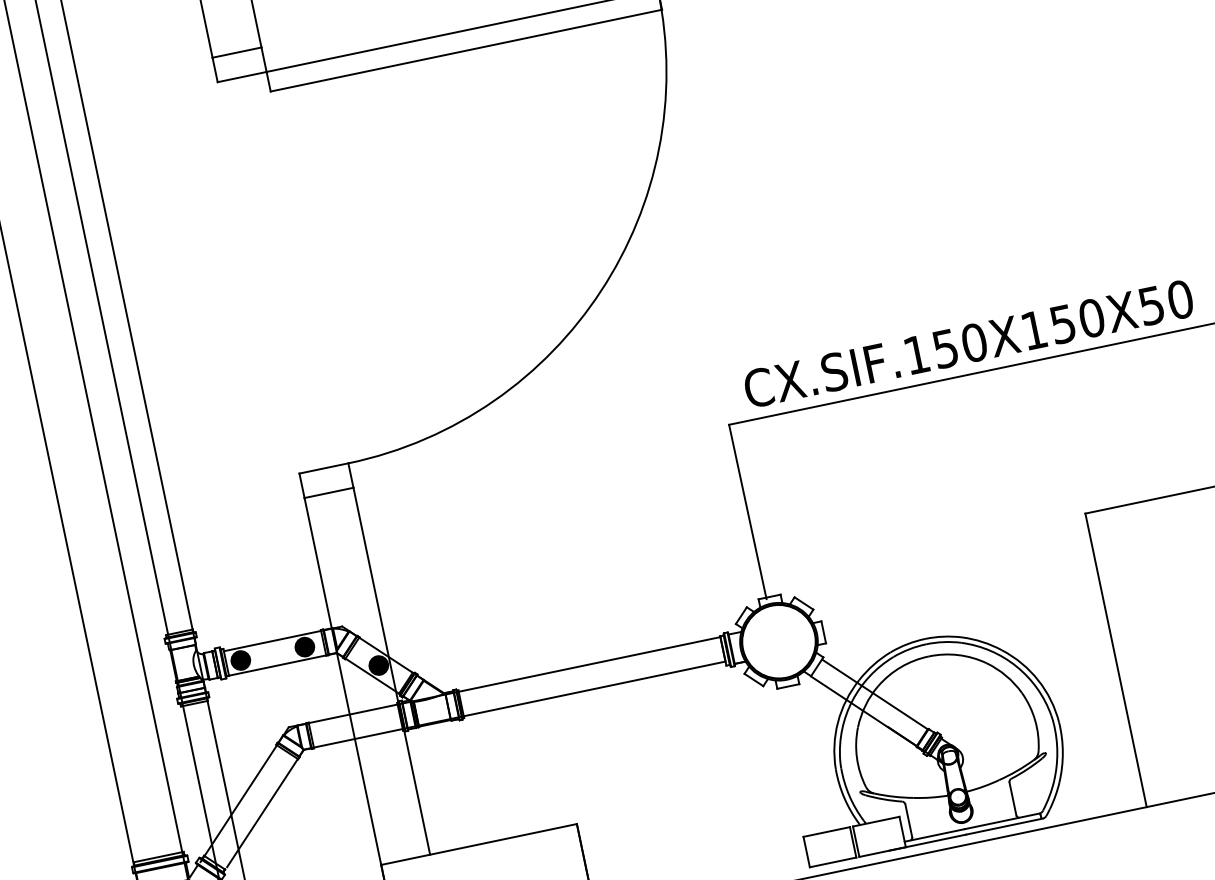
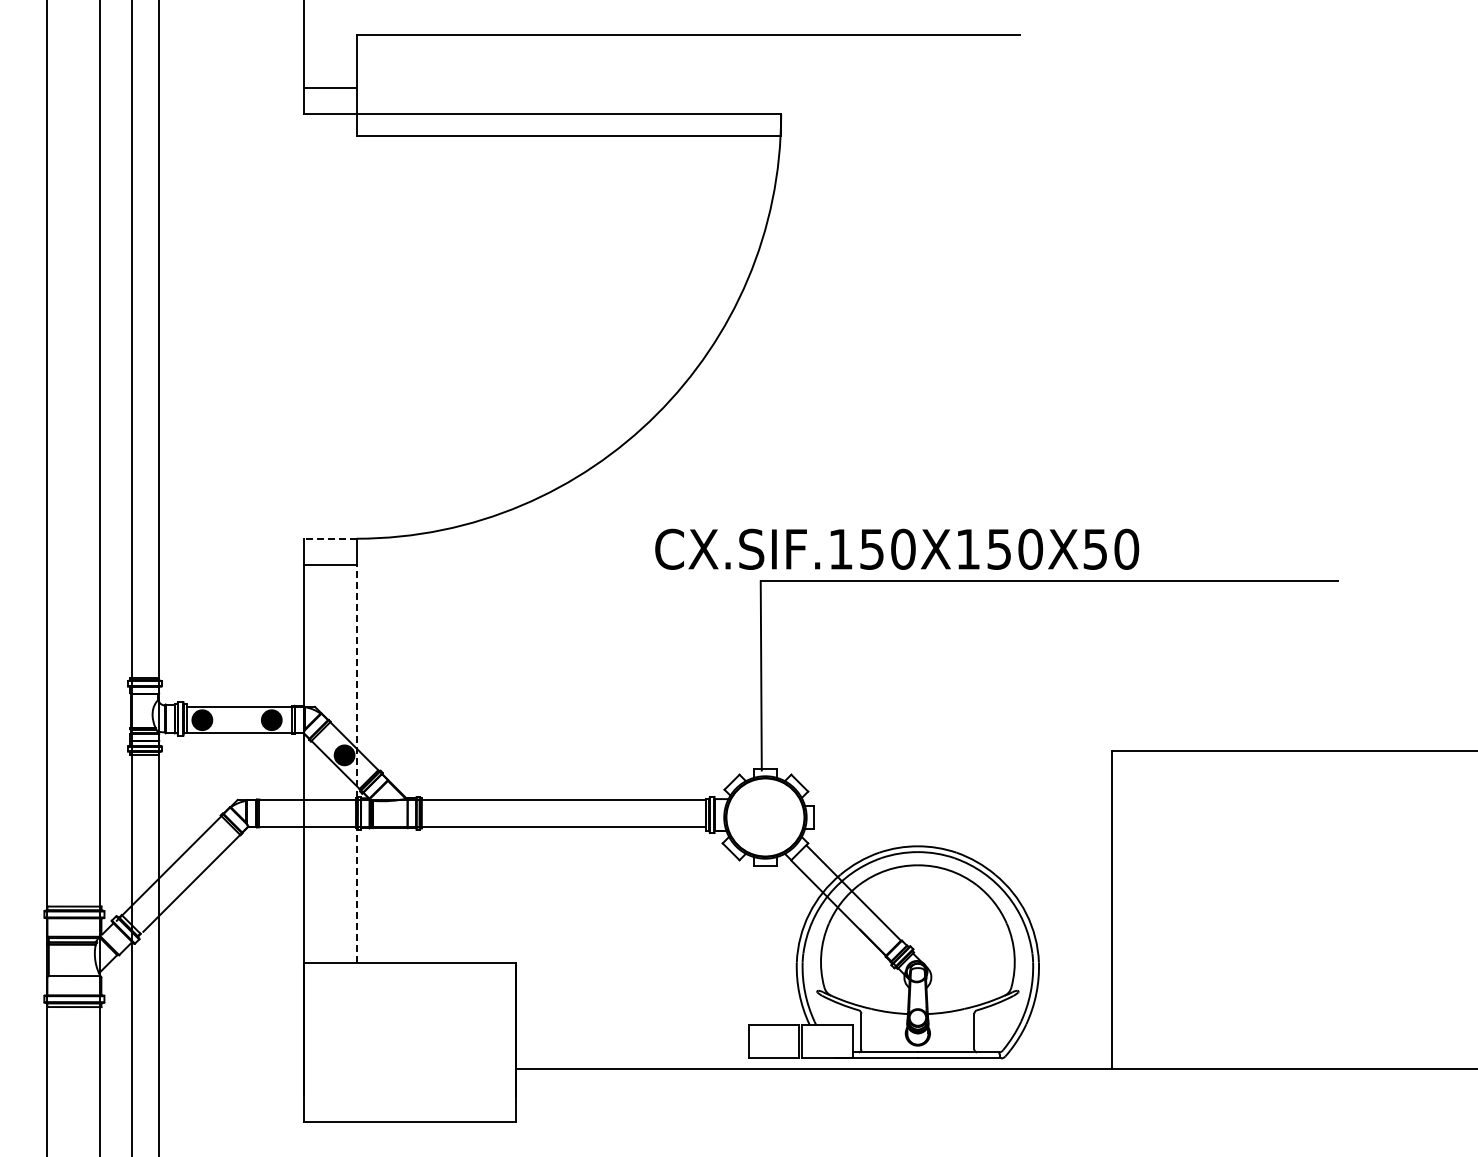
text: (968, 343) -> (897, 548), moved
line: (324, 468) -> (330, 538), solid -> dashed
line: (391, 671) -> (356, 764), solid -> dashed

